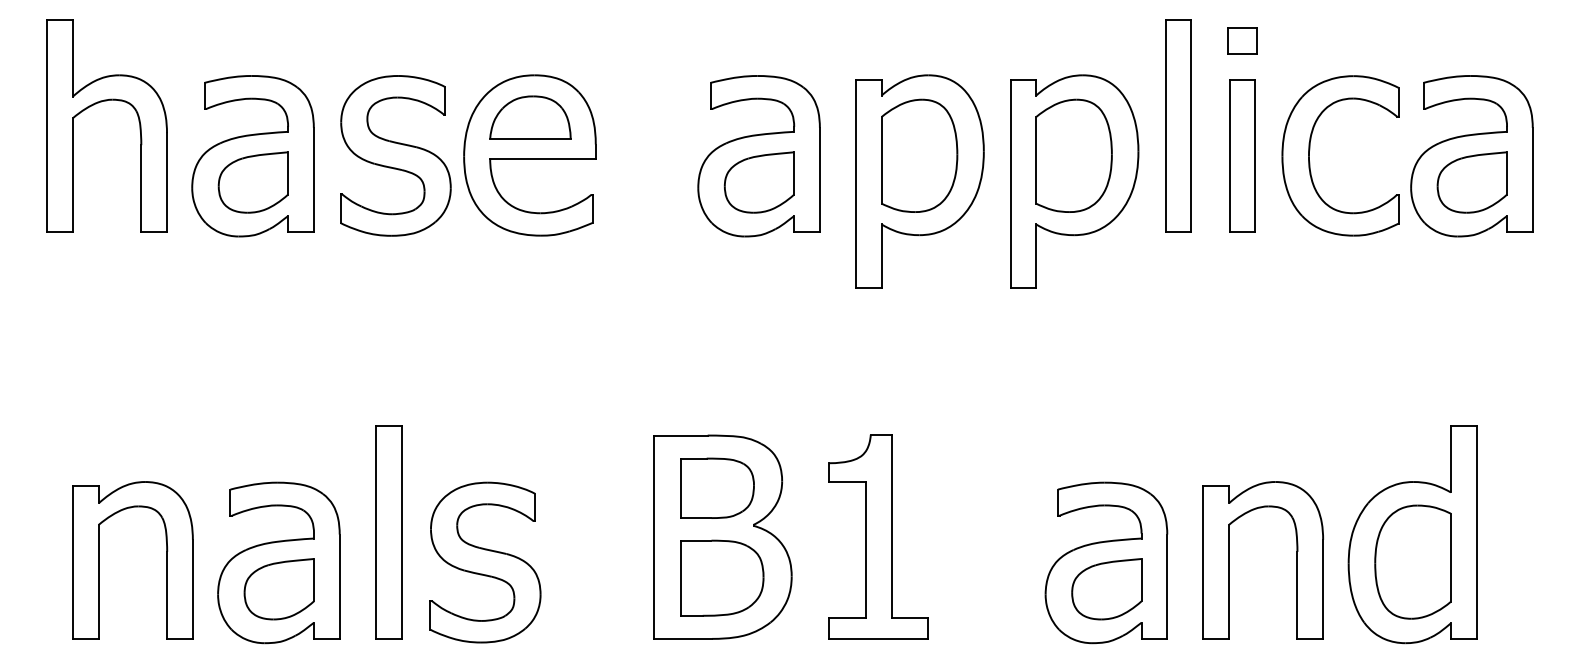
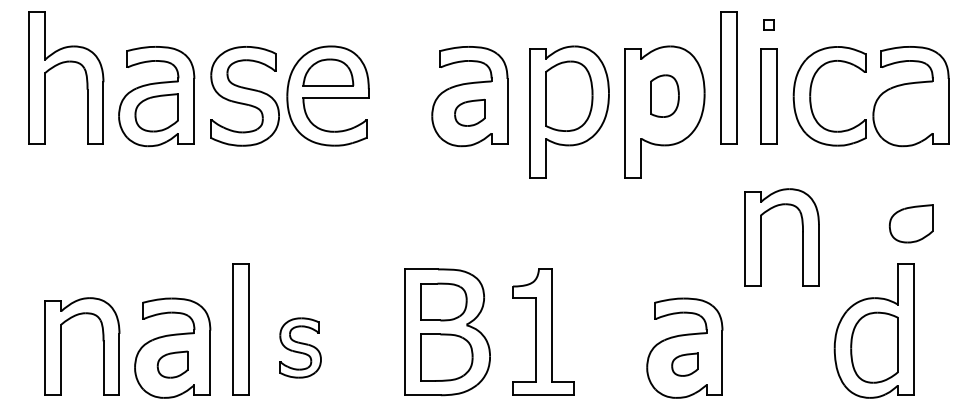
part: (1241, 39) -> (768, 24), size x0.6
part: (1073, 154) -> (664, 95), size x0.6
part: (758, 182) -> (469, 112), size x0.7
part: (1471, 182) -> (910, 223), moved
part: (1230, 560) -> (761, 237), moved
part: (485, 561) -> (300, 347), size x0.6
part: (278, 589) -> (172, 364), size x0.7
part: (1105, 589) -> (684, 364), size x0.6

